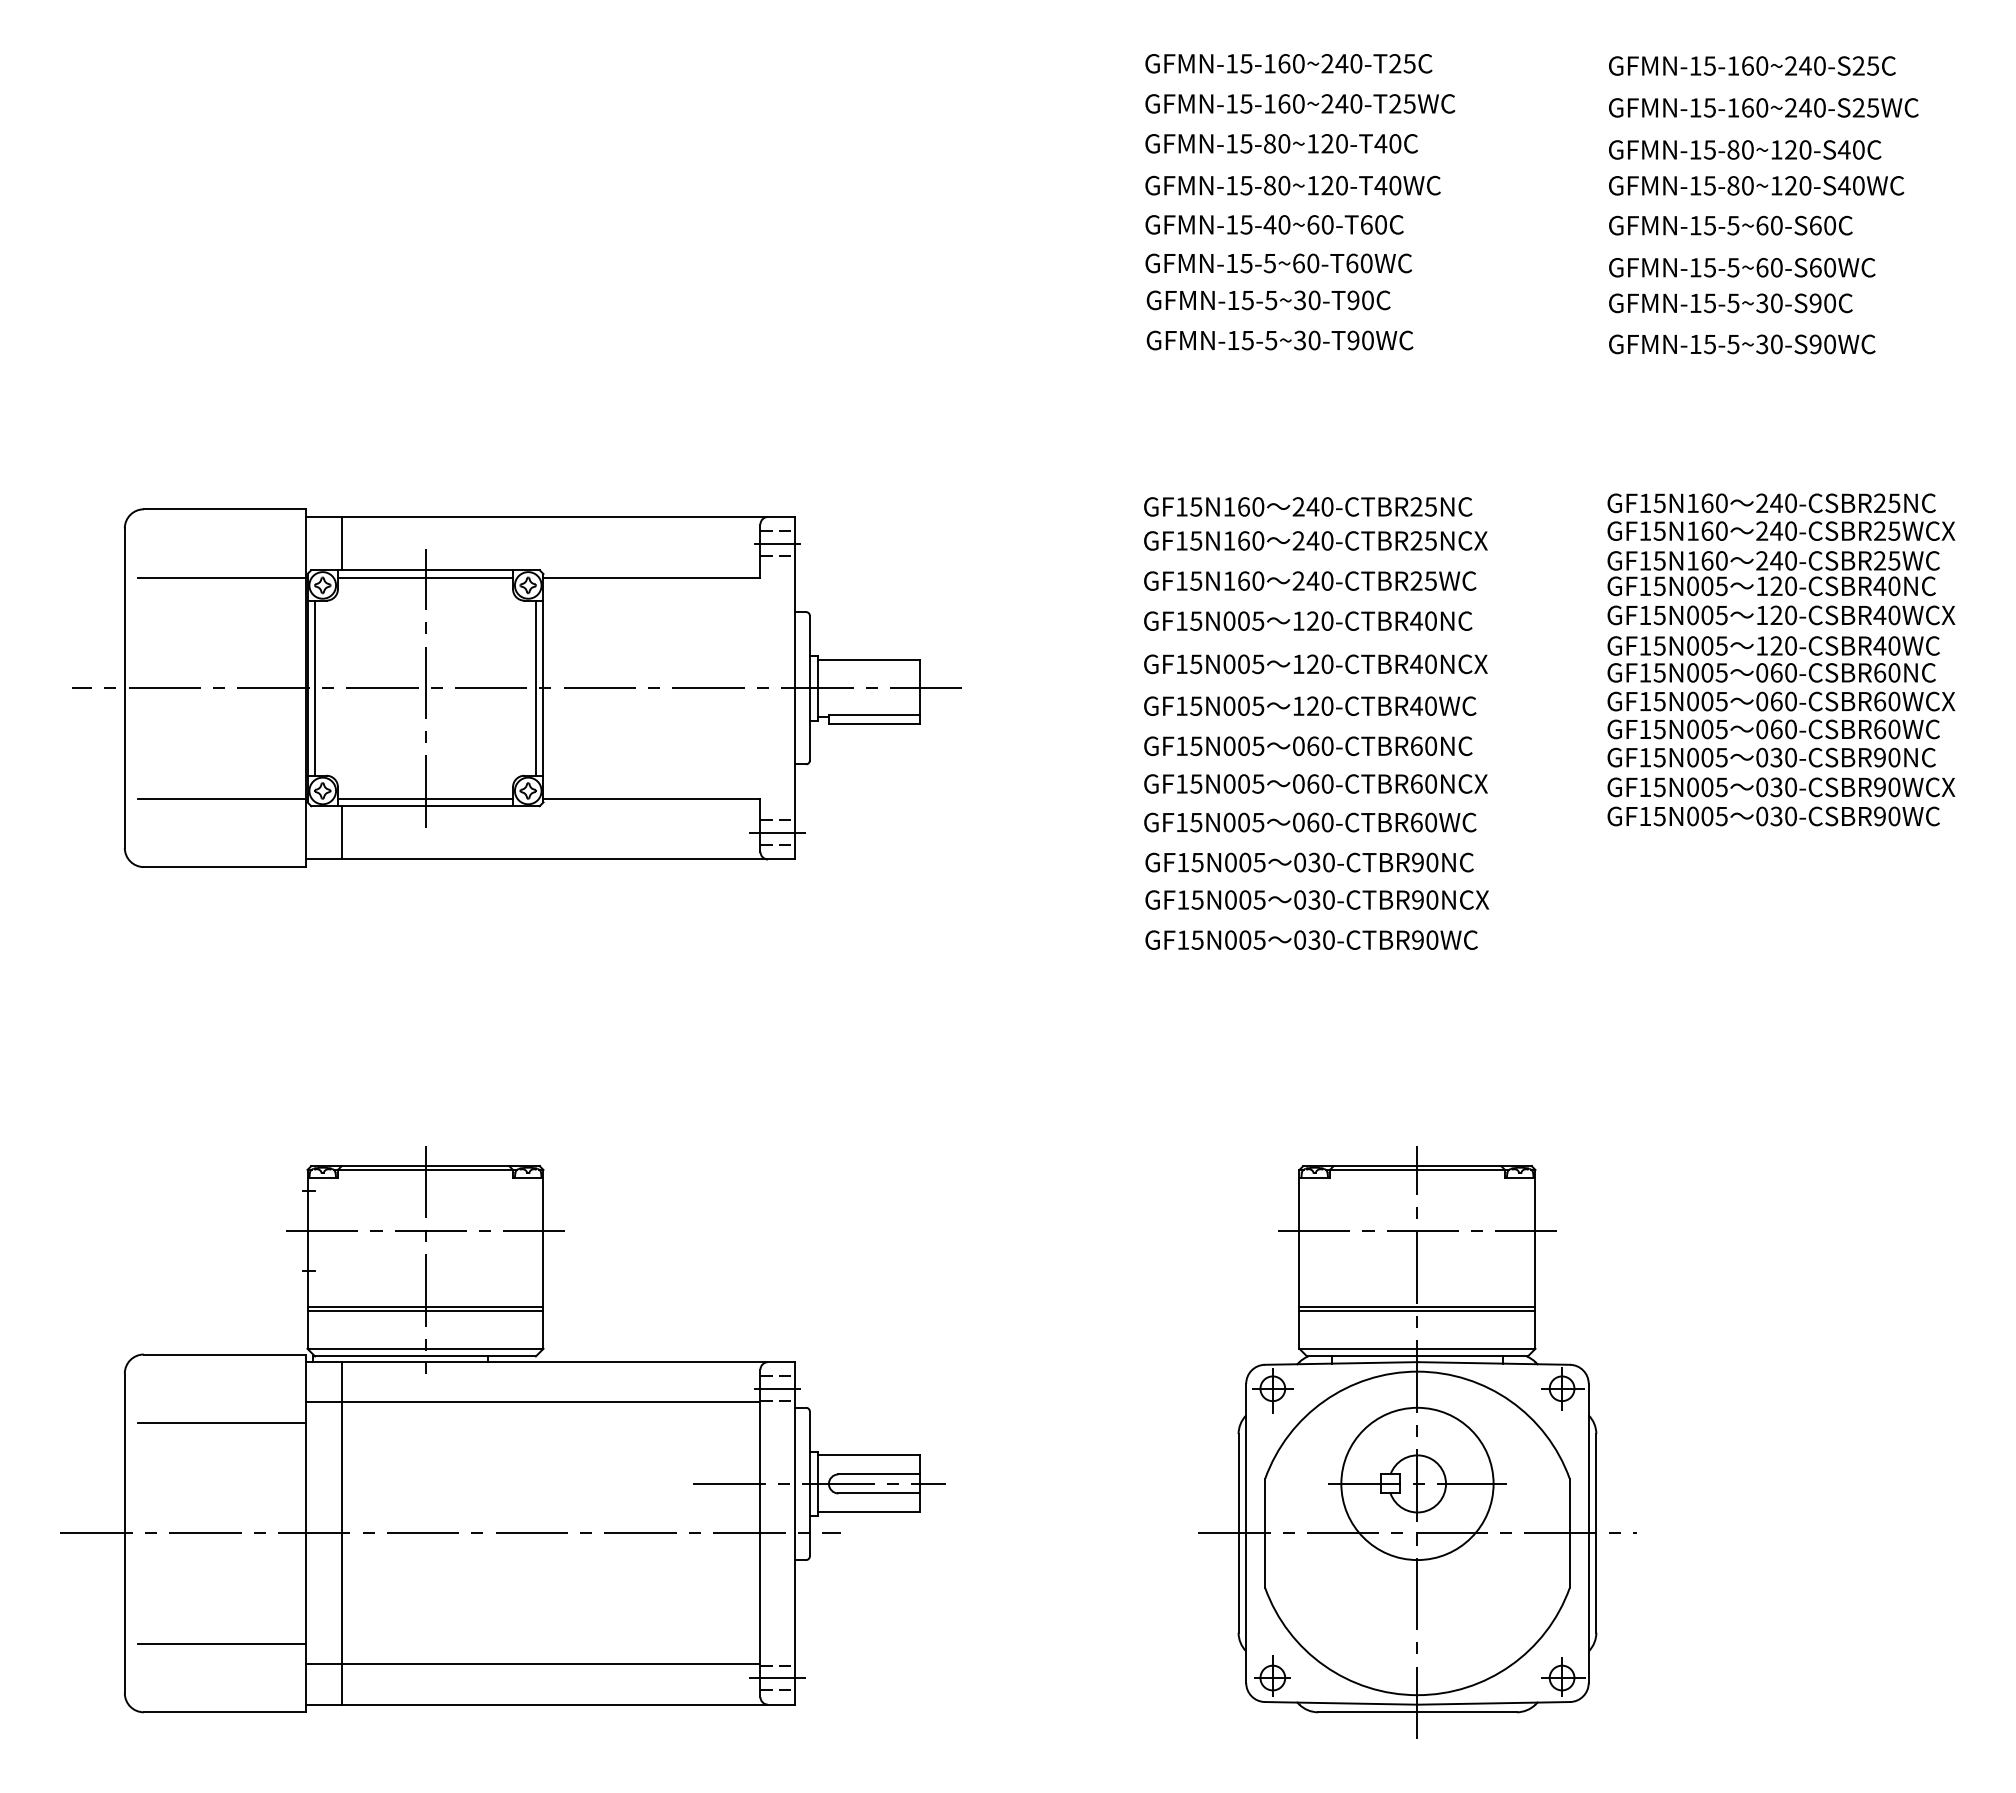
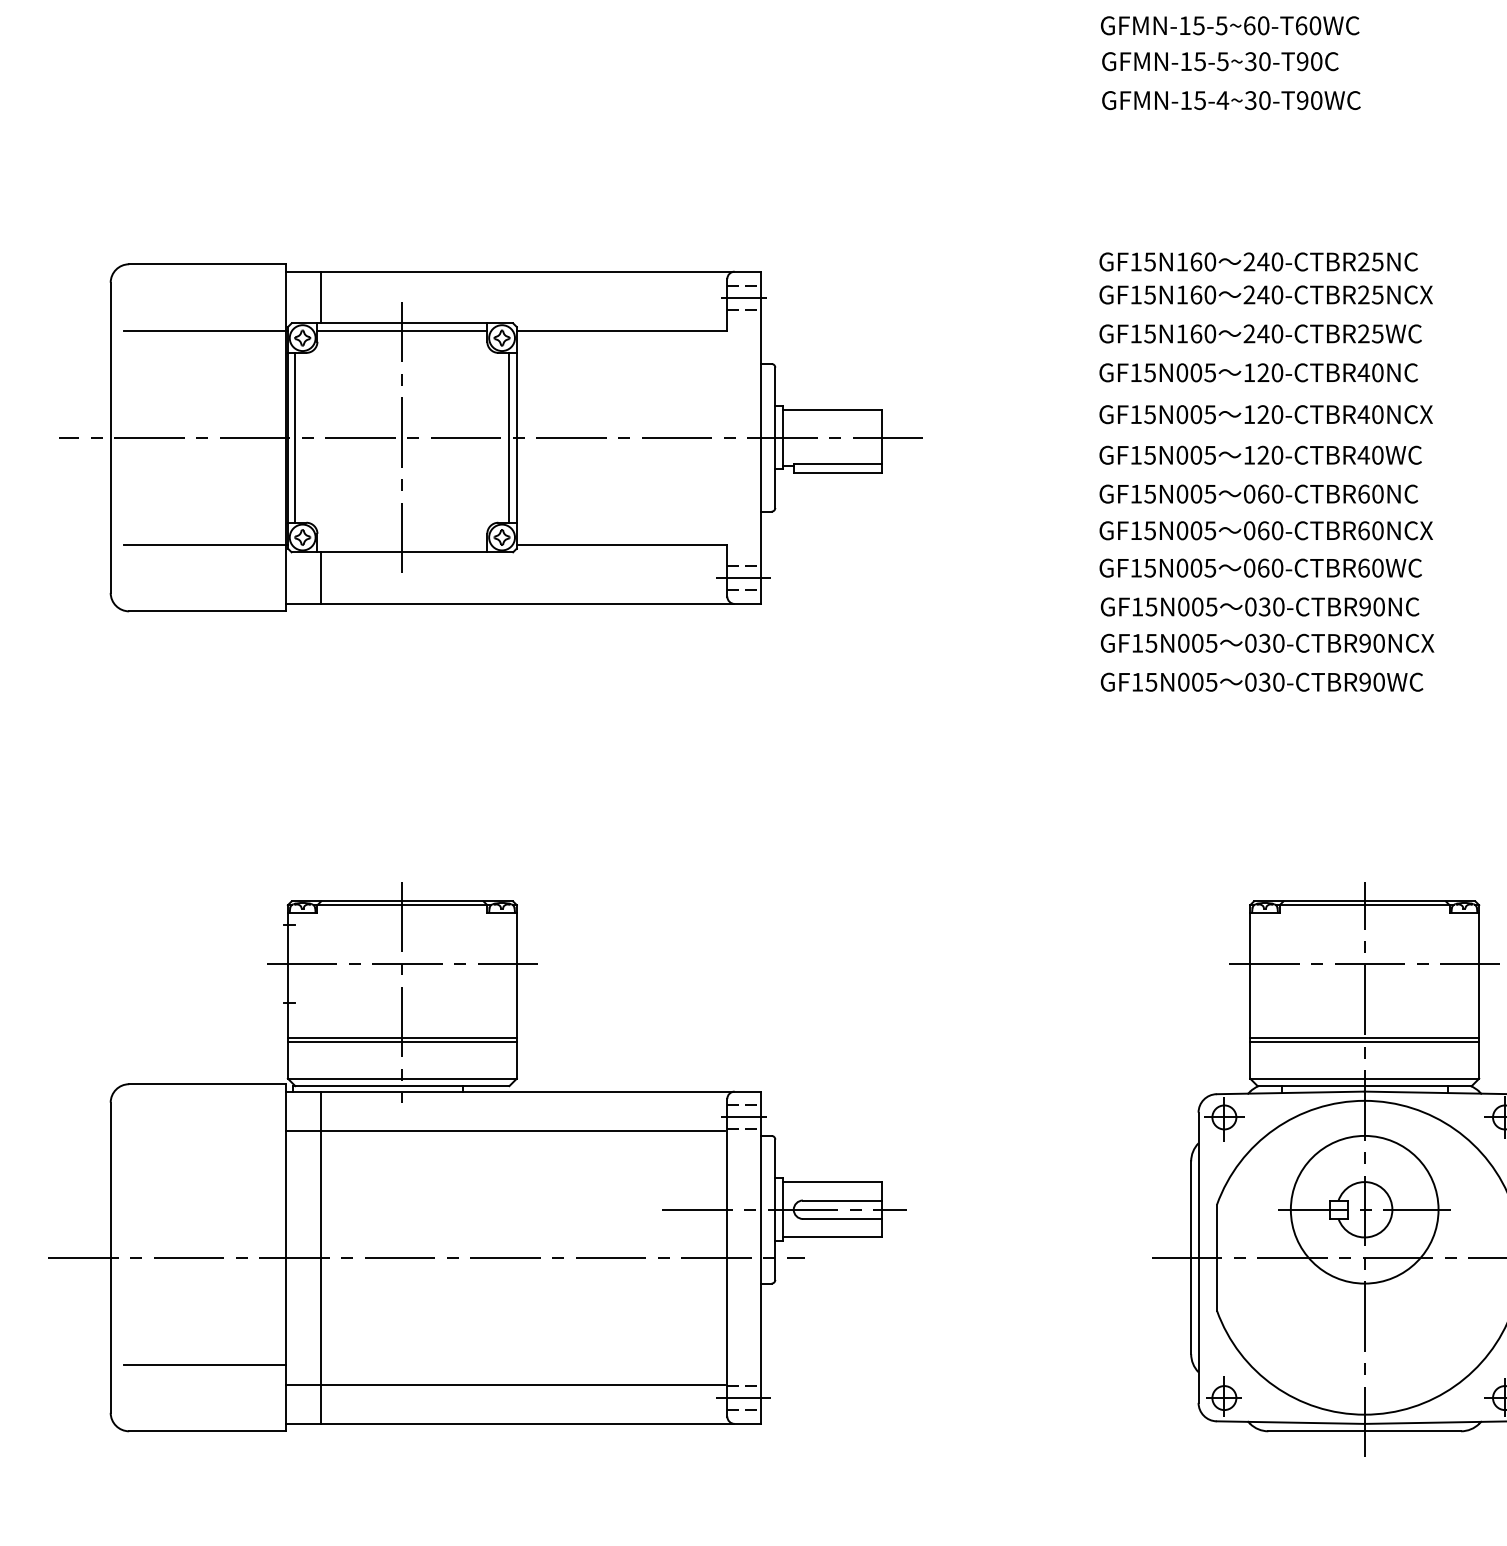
text: (1270, 340) -> (1222, 100), GFMN-15-5~30-T90WC -> GFMN-15-4~30-T90WC
line: (425, 798) -> (402, 544), removed
line: (221, 1423) -> (204, 1151), removed

